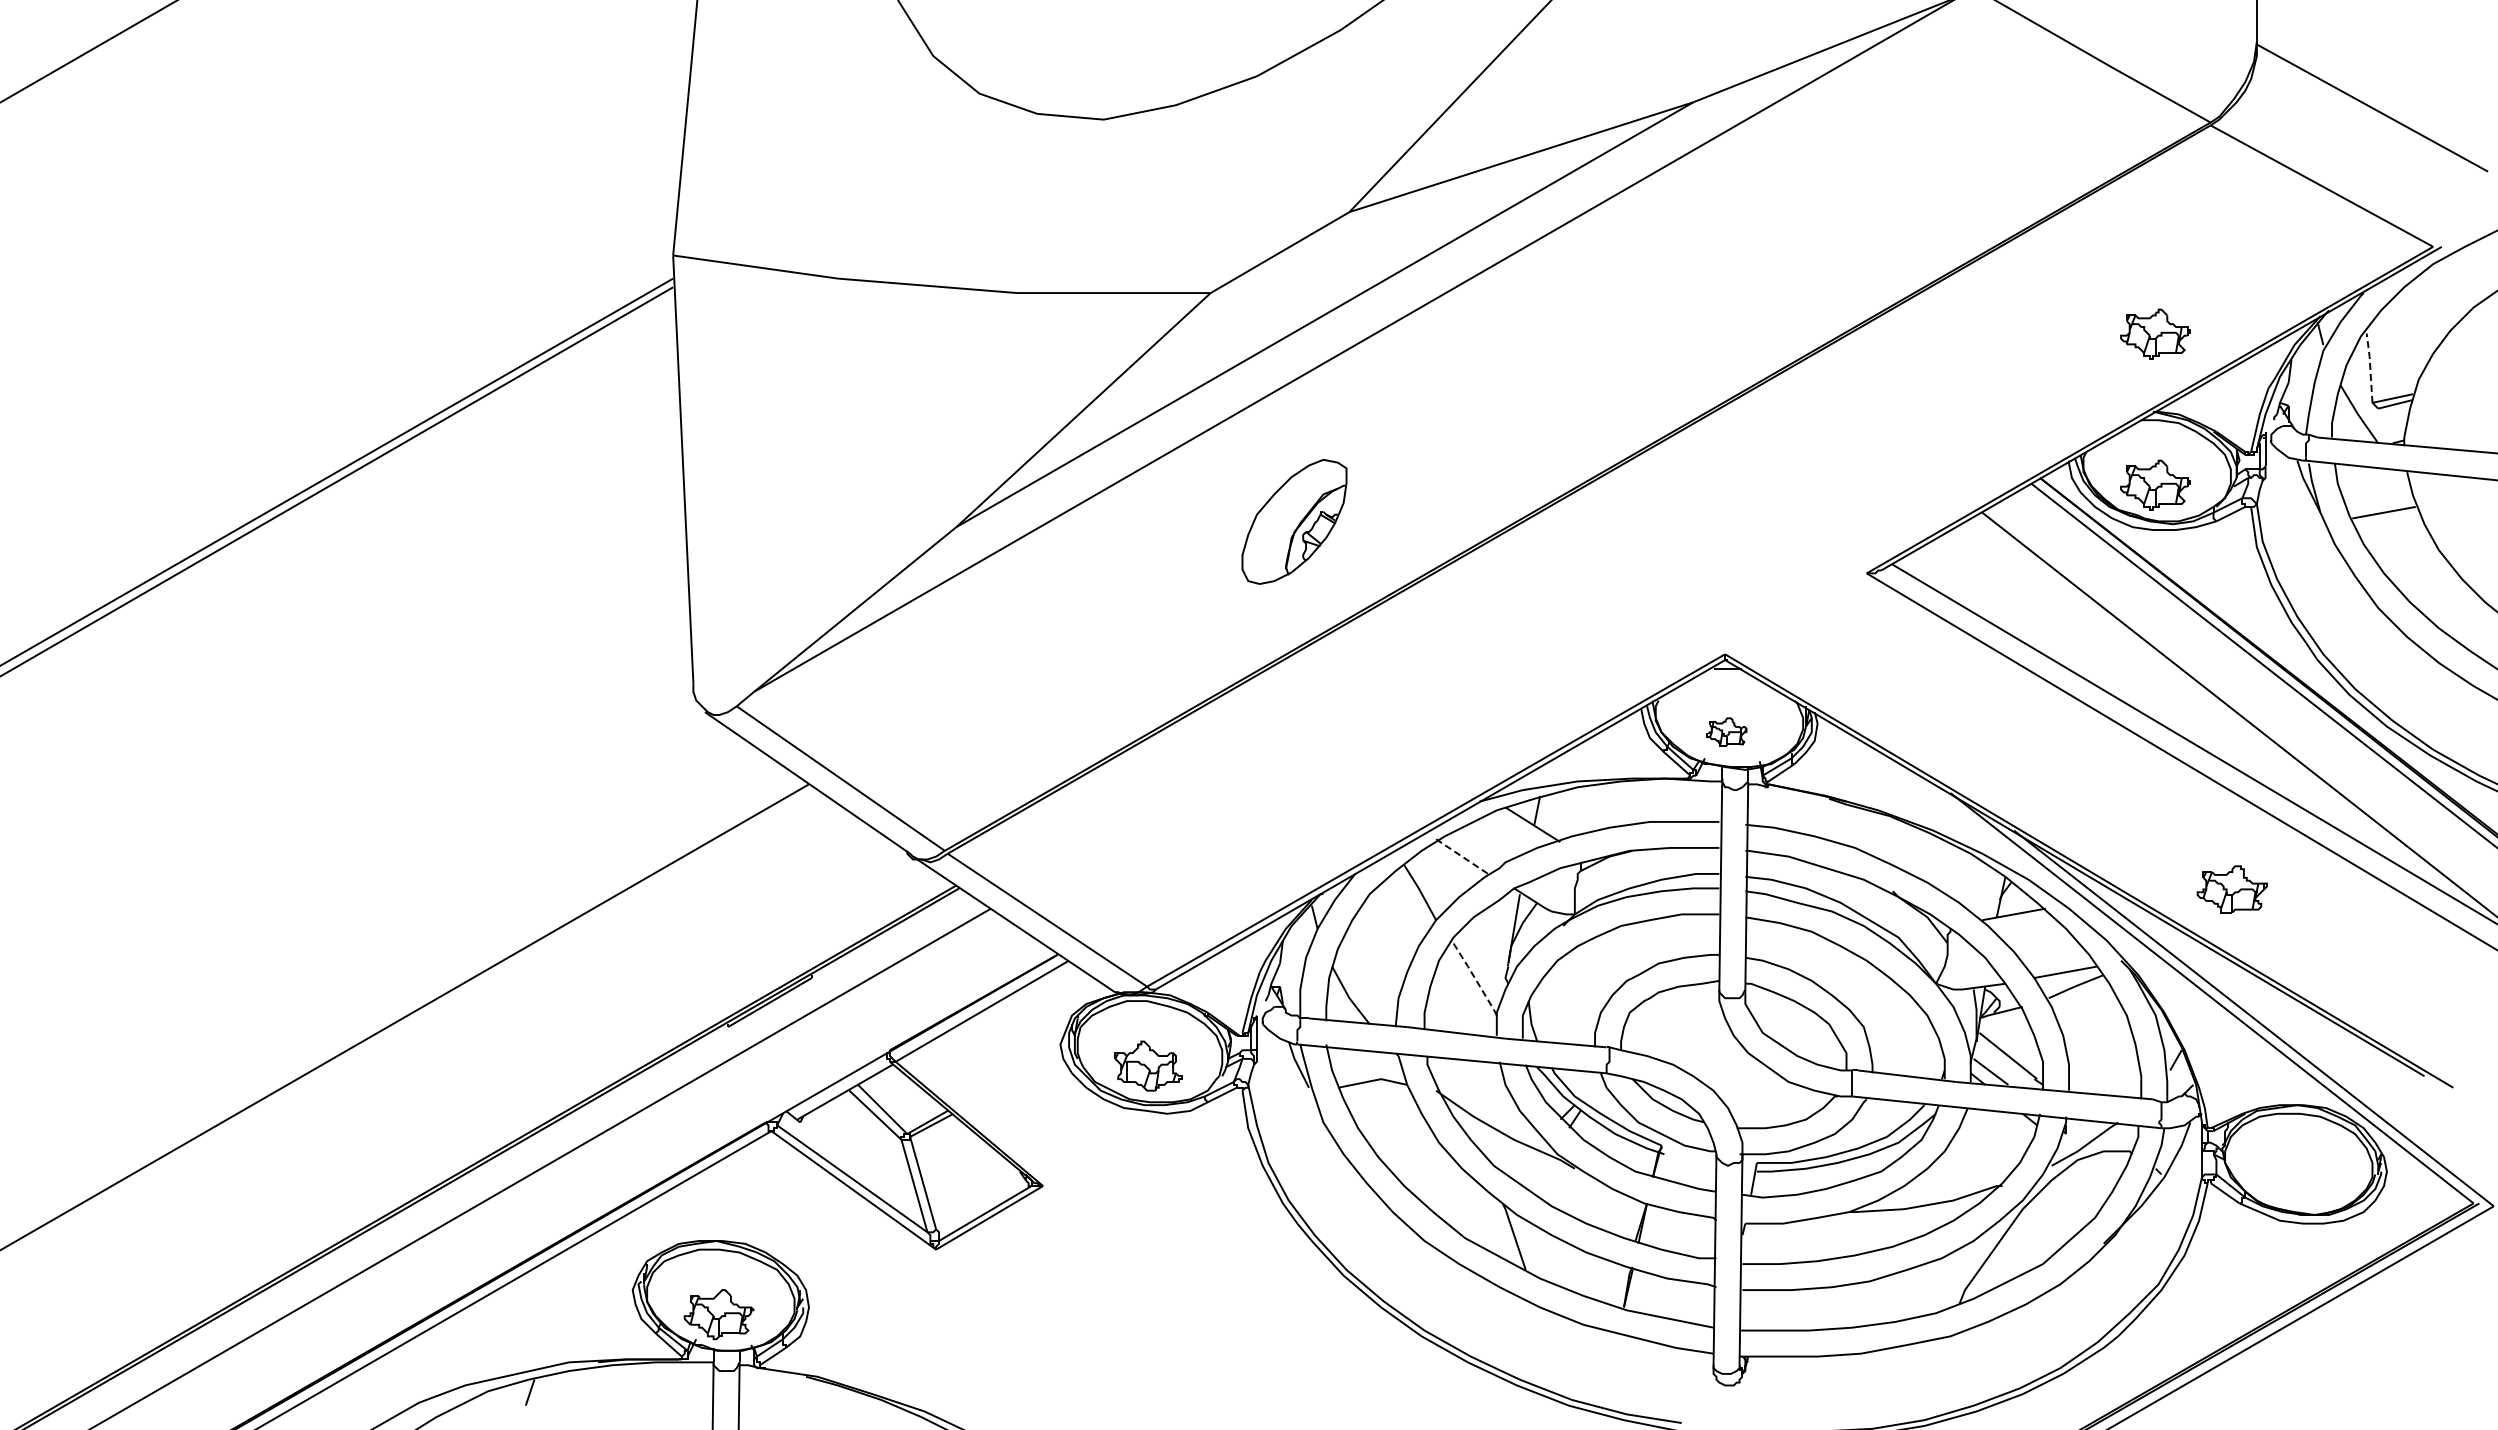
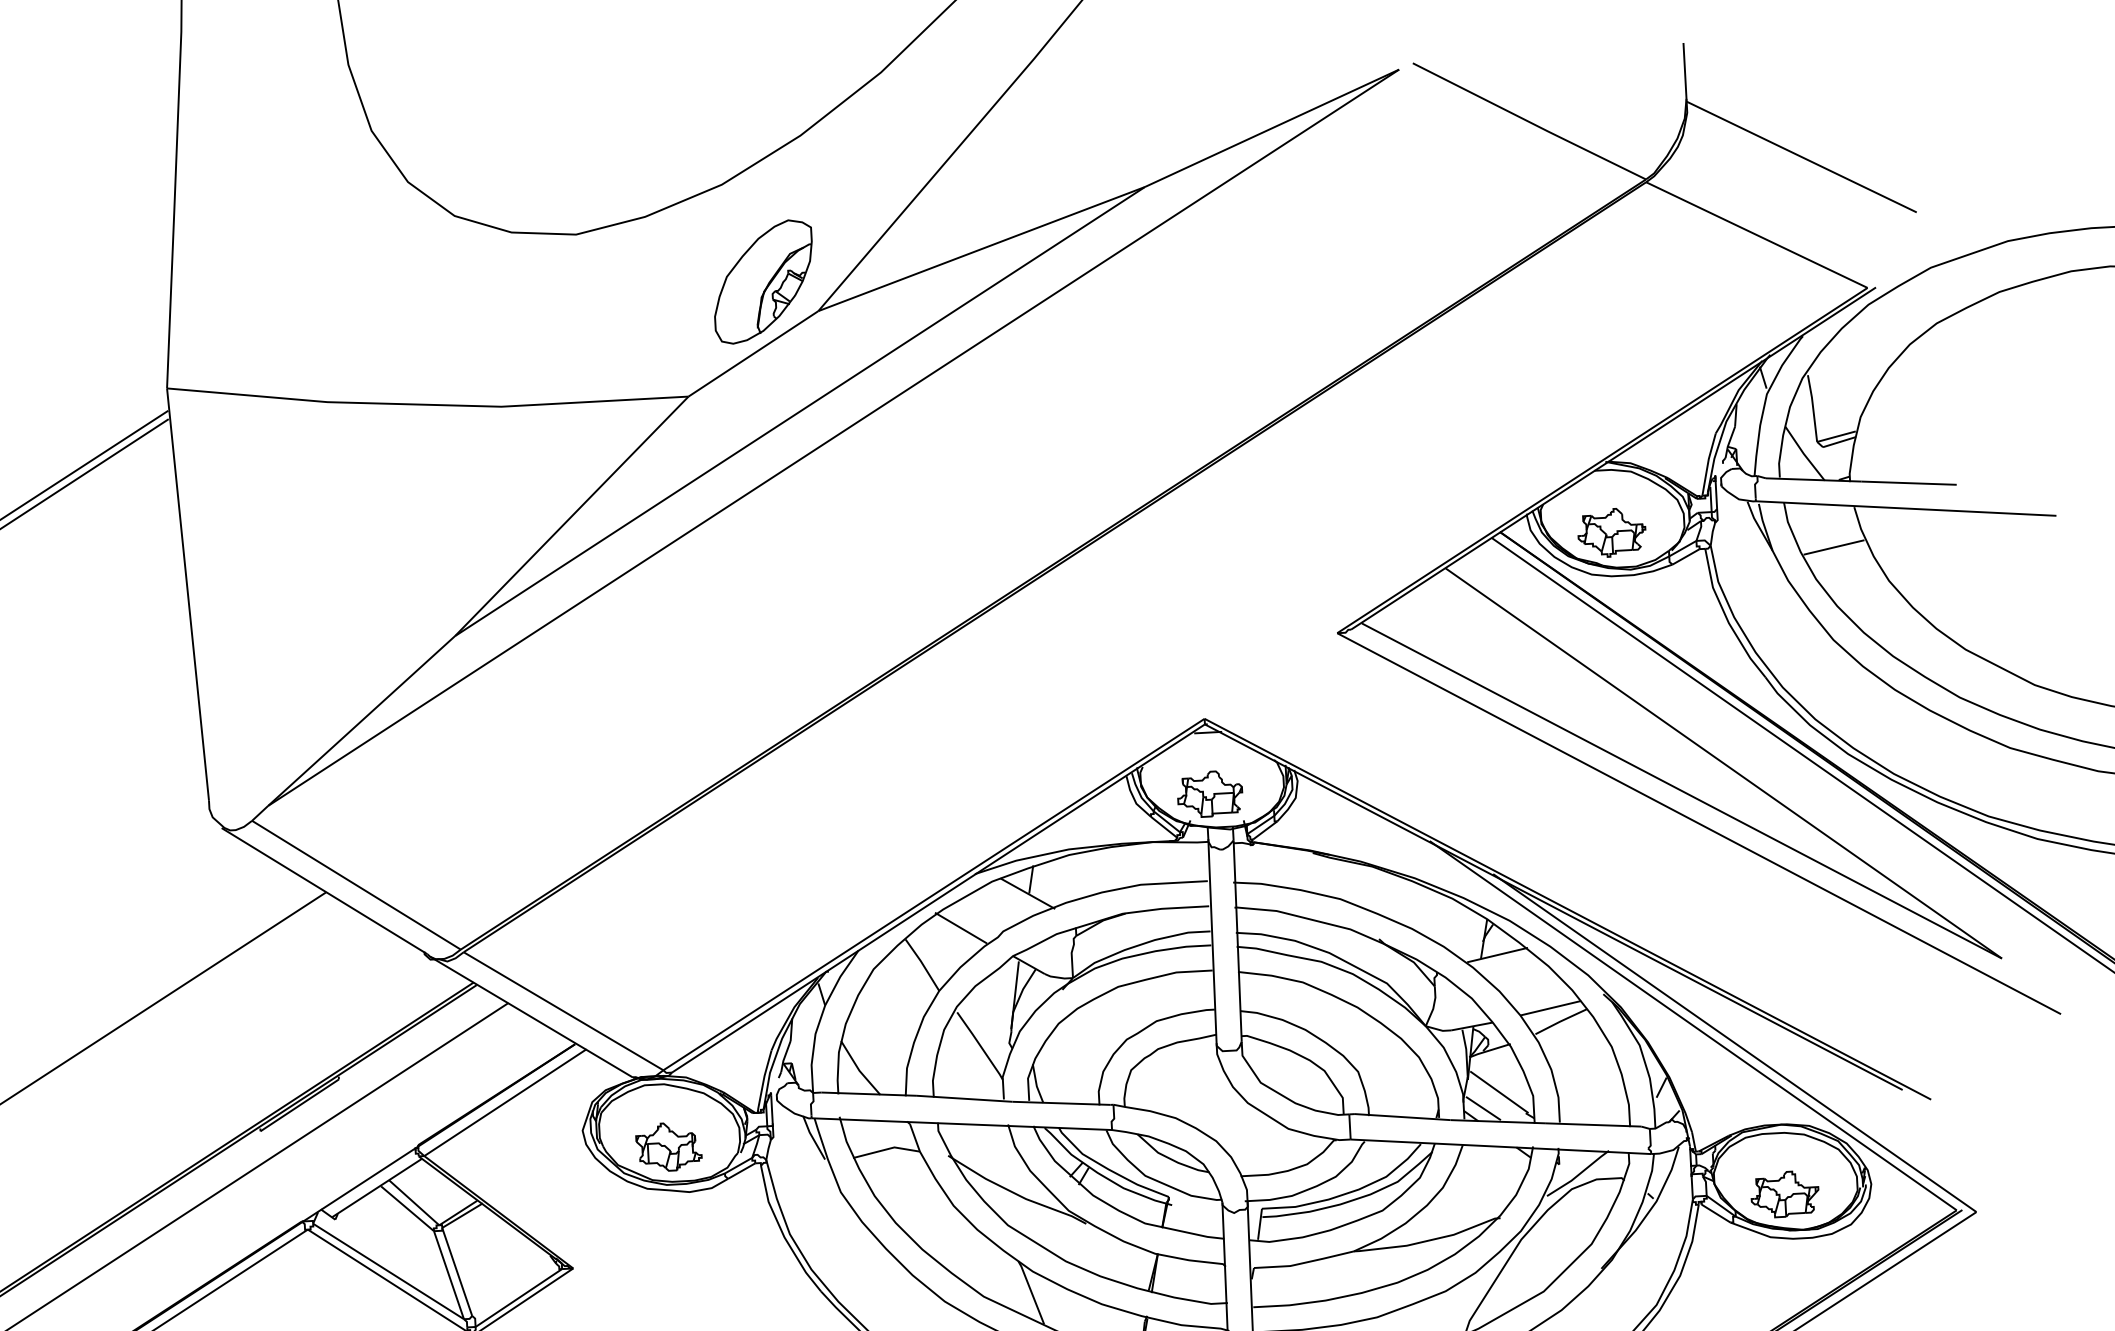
part: (2155, 333) -> (1603, 386), removed
line: (2370, 367) -> (1813, 407), dashed -> solid
part: (1294, 521) -> (763, 281), moved
part: (1726, 731) -> (1210, 793), size x1.67
line: (1462, 856) -> (961, 927), dashed -> solid
part: (2231, 889) -> (1784, 1194), moved
line: (1475, 979) -> (980, 1046), dashed -> solid

